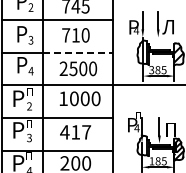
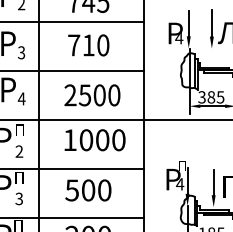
line: (78, 52) -> (92, 70), dashed -> solid
text: (75, 132) -> (88, 190), 417 -> 500

